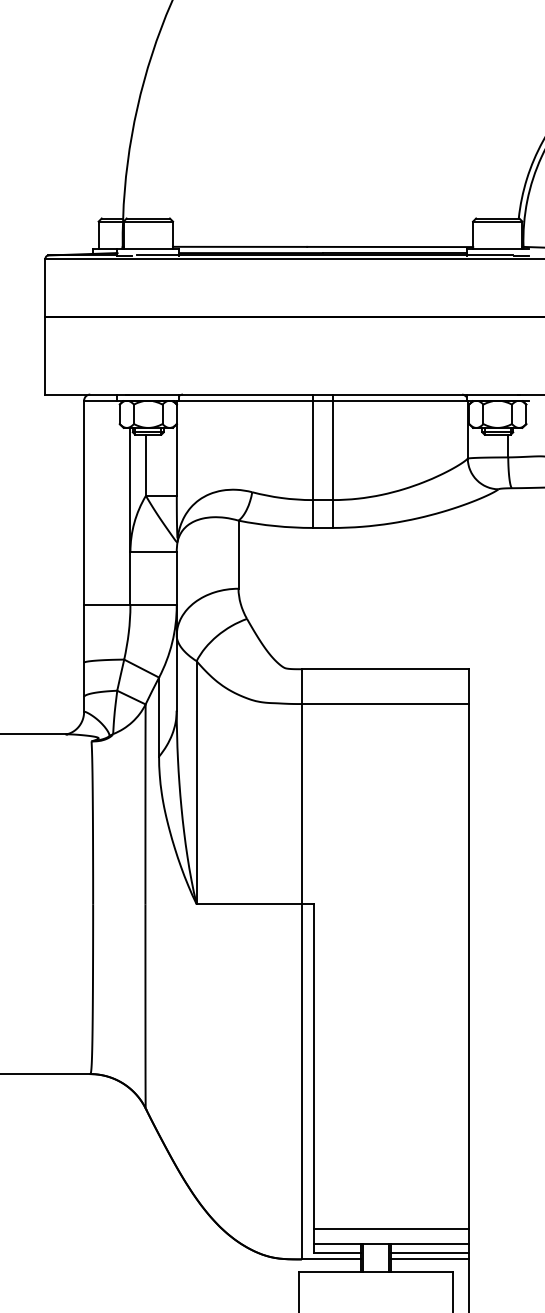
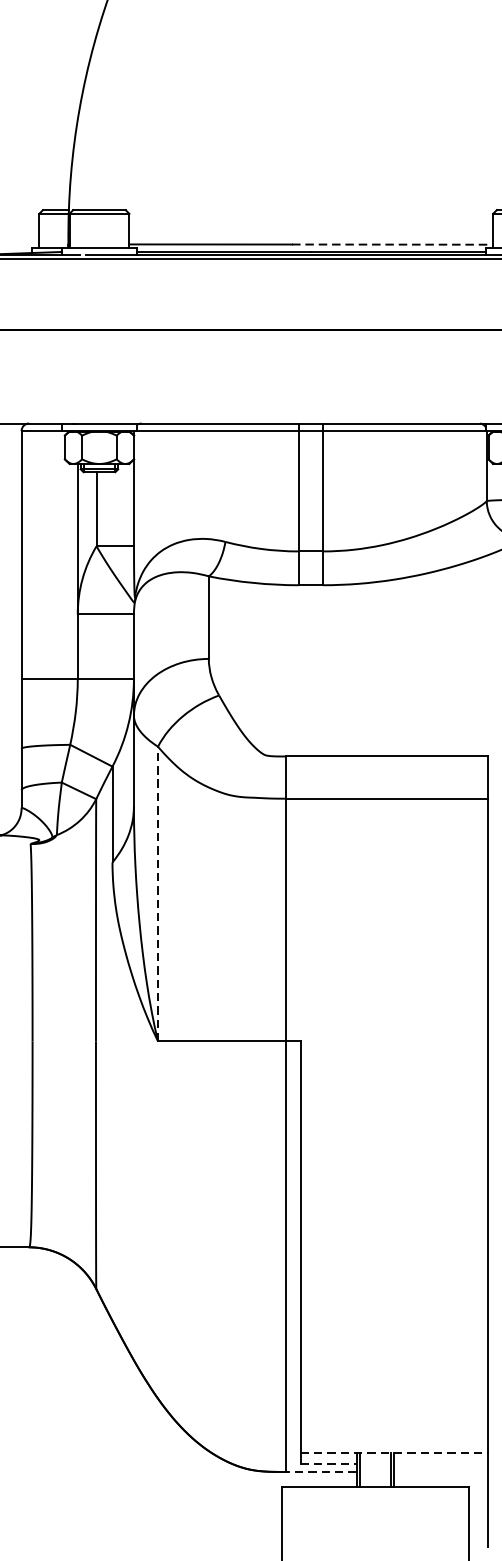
line: (390, 246) -> (393, 244), solid -> dashed
line: (196, 782) -> (157, 893), solid -> dashed
line: (391, 1228) -> (394, 1434), removed
line: (391, 1243) -> (394, 1452), solid -> dashed
line: (337, 1252) -> (328, 1463), solid -> dashed
line: (429, 1252) -> (440, 1463), removed
line: (330, 1259) -> (320, 1472), solid -> dashed
line: (429, 1259) -> (440, 1472), removed

